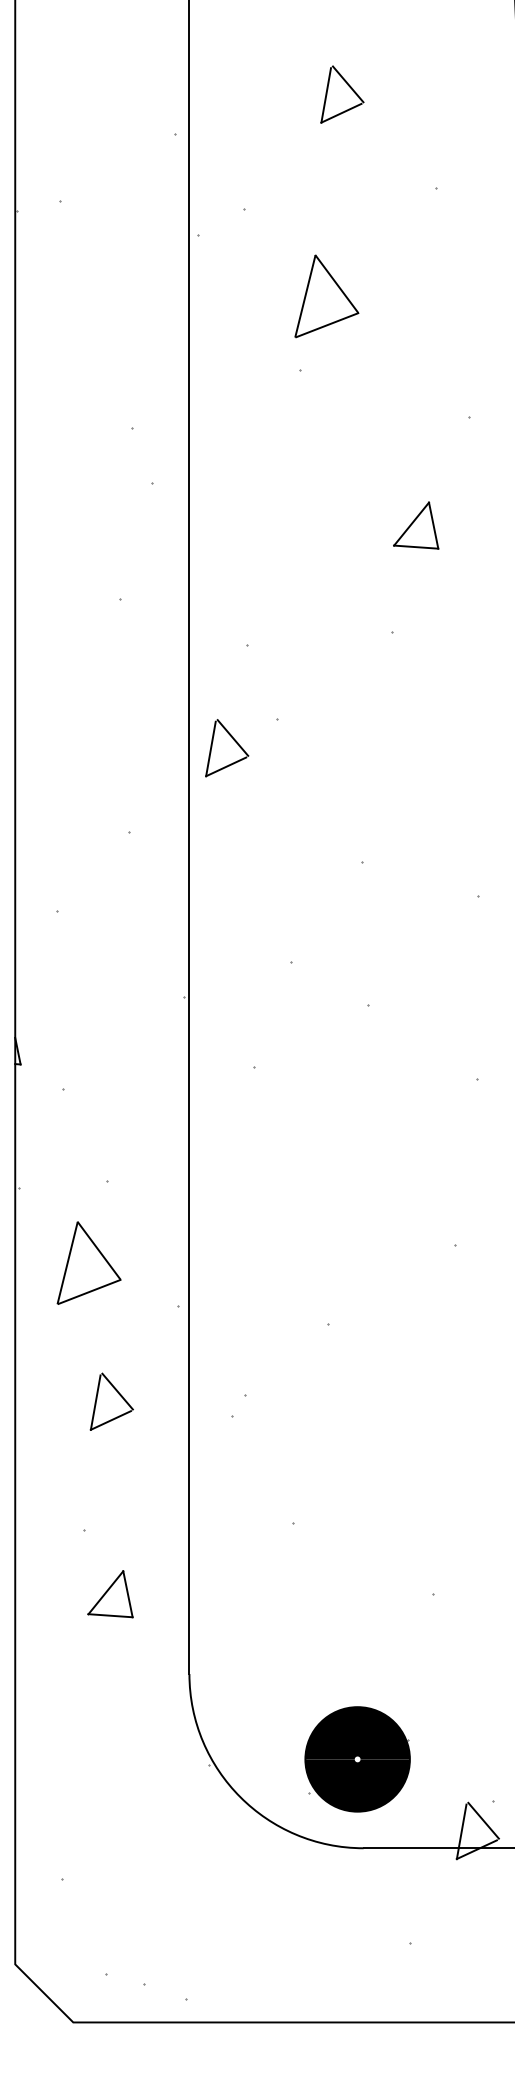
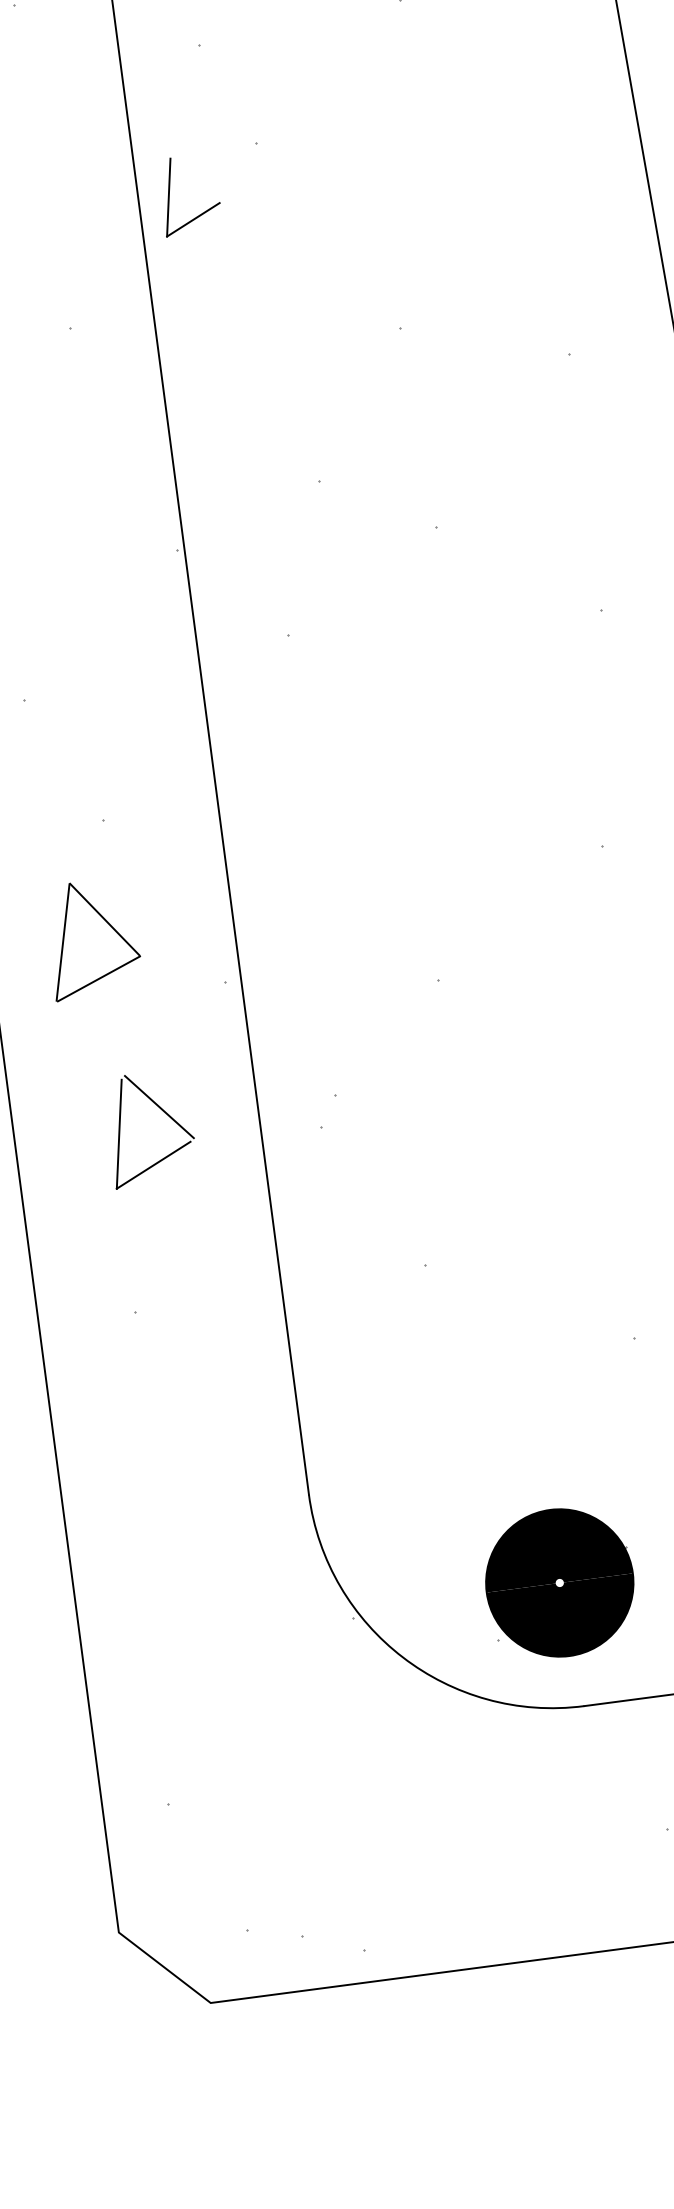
line: (232, 737) -> (196, 177), removed
part: (111, 1401) -> (149, 1127), size x1.4
part: (110, 1594) -> (183, 1397), removed

